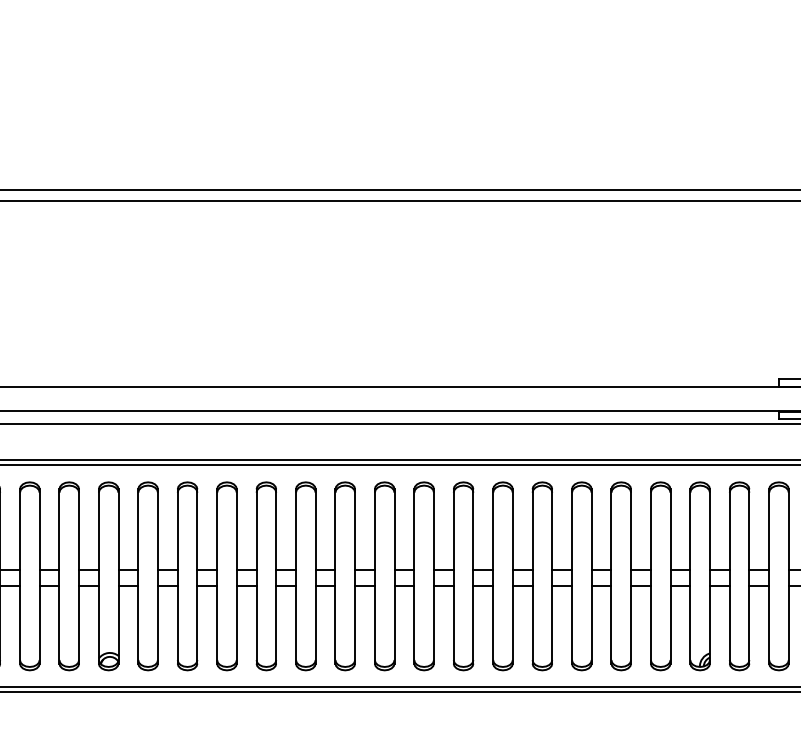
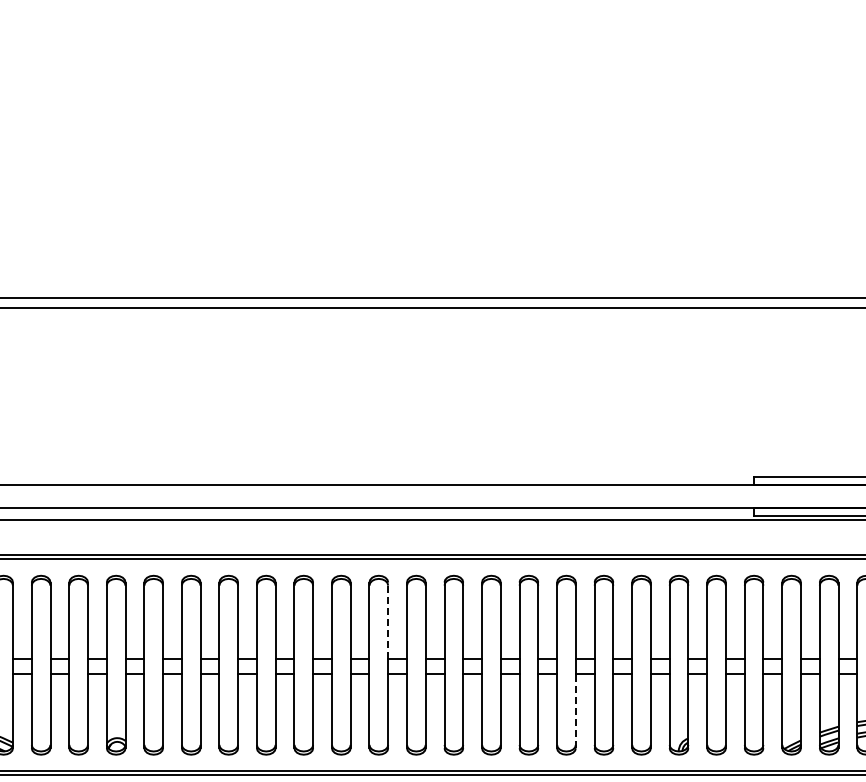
line: (394, 529) -> (388, 620), solid -> dashed
line: (591, 624) -> (575, 711), solid -> dashed

